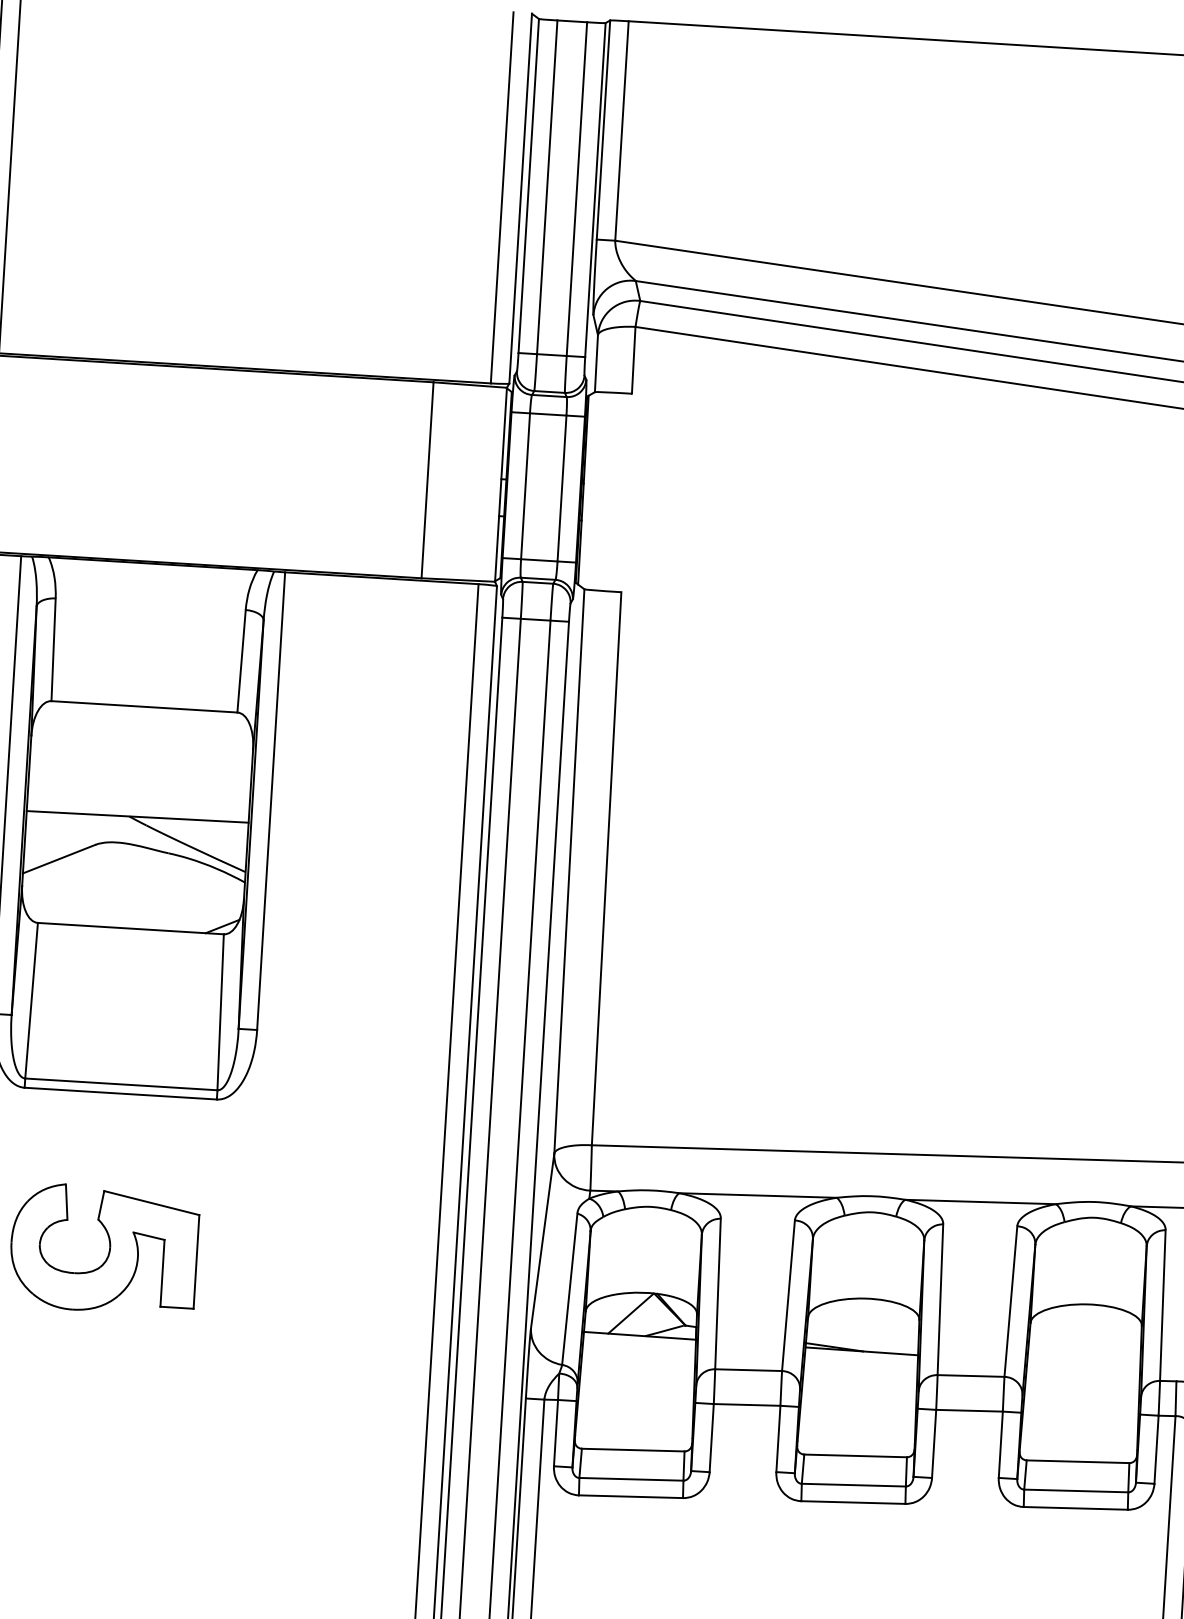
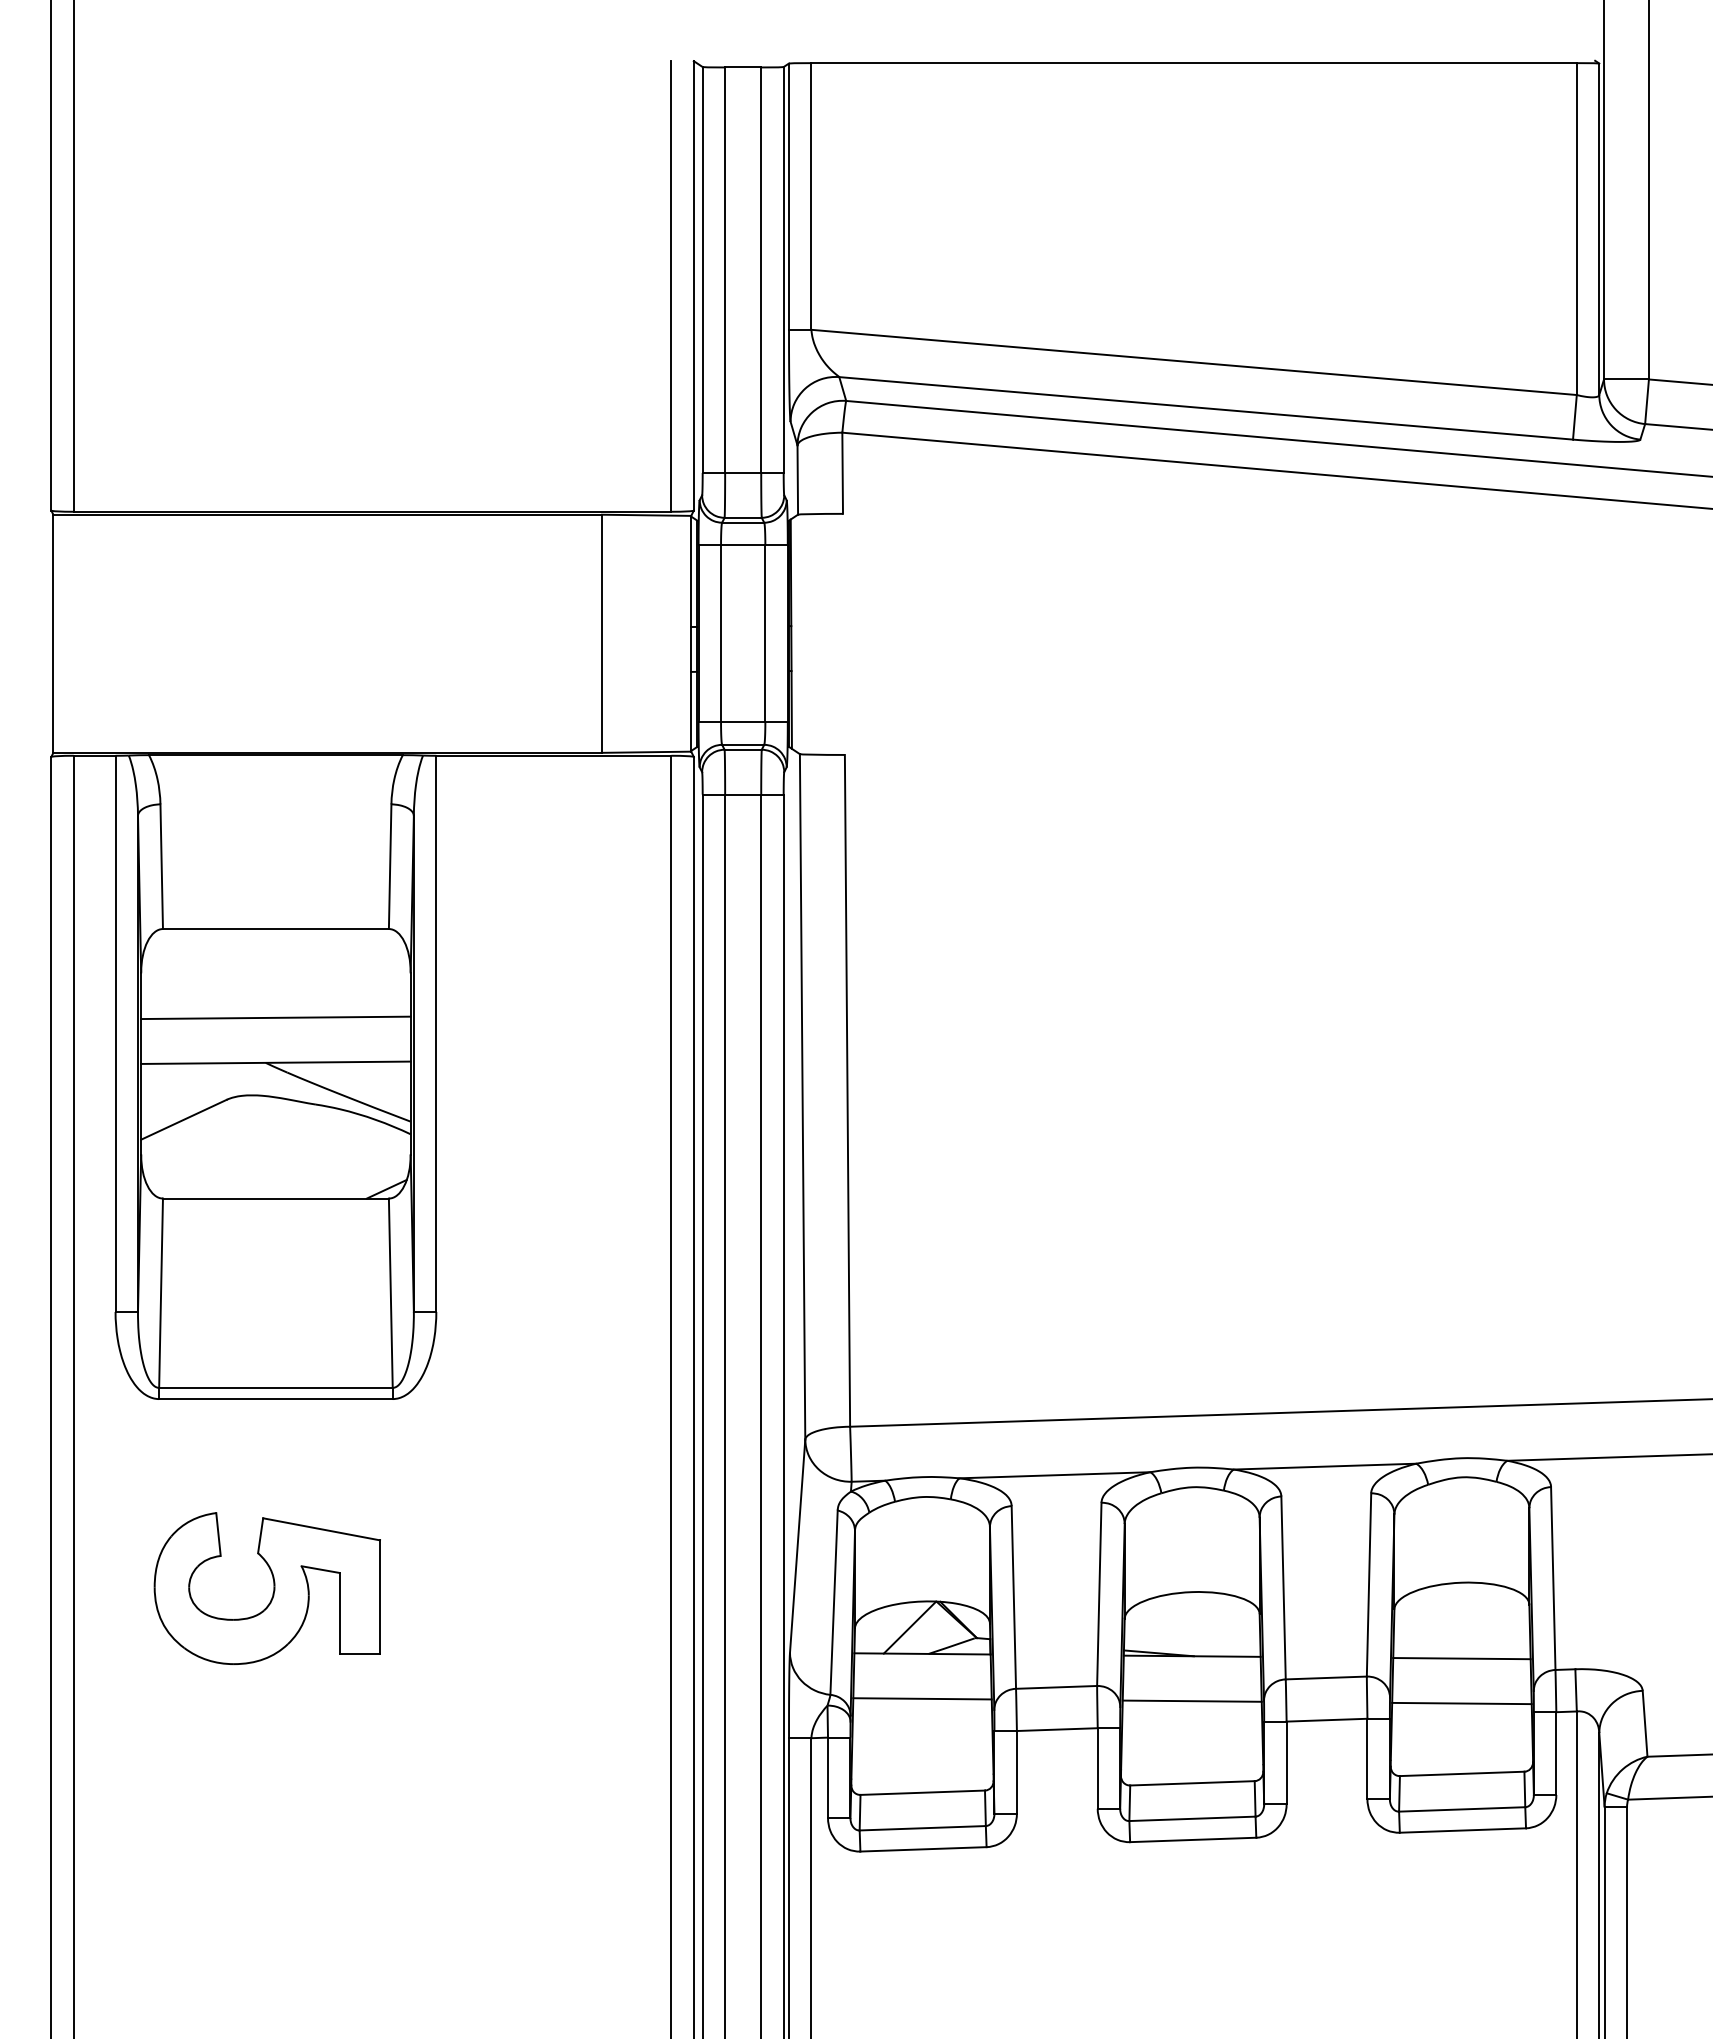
line: (139, 779) -> (275, 1017), added
line: (1083, 1366) -> (1461, 1658), added
line: (637, 1372) -> (922, 1698), added
line: (858, 1387) -> (1191, 1700), added
line: (1081, 1403) -> (1461, 1703), added

